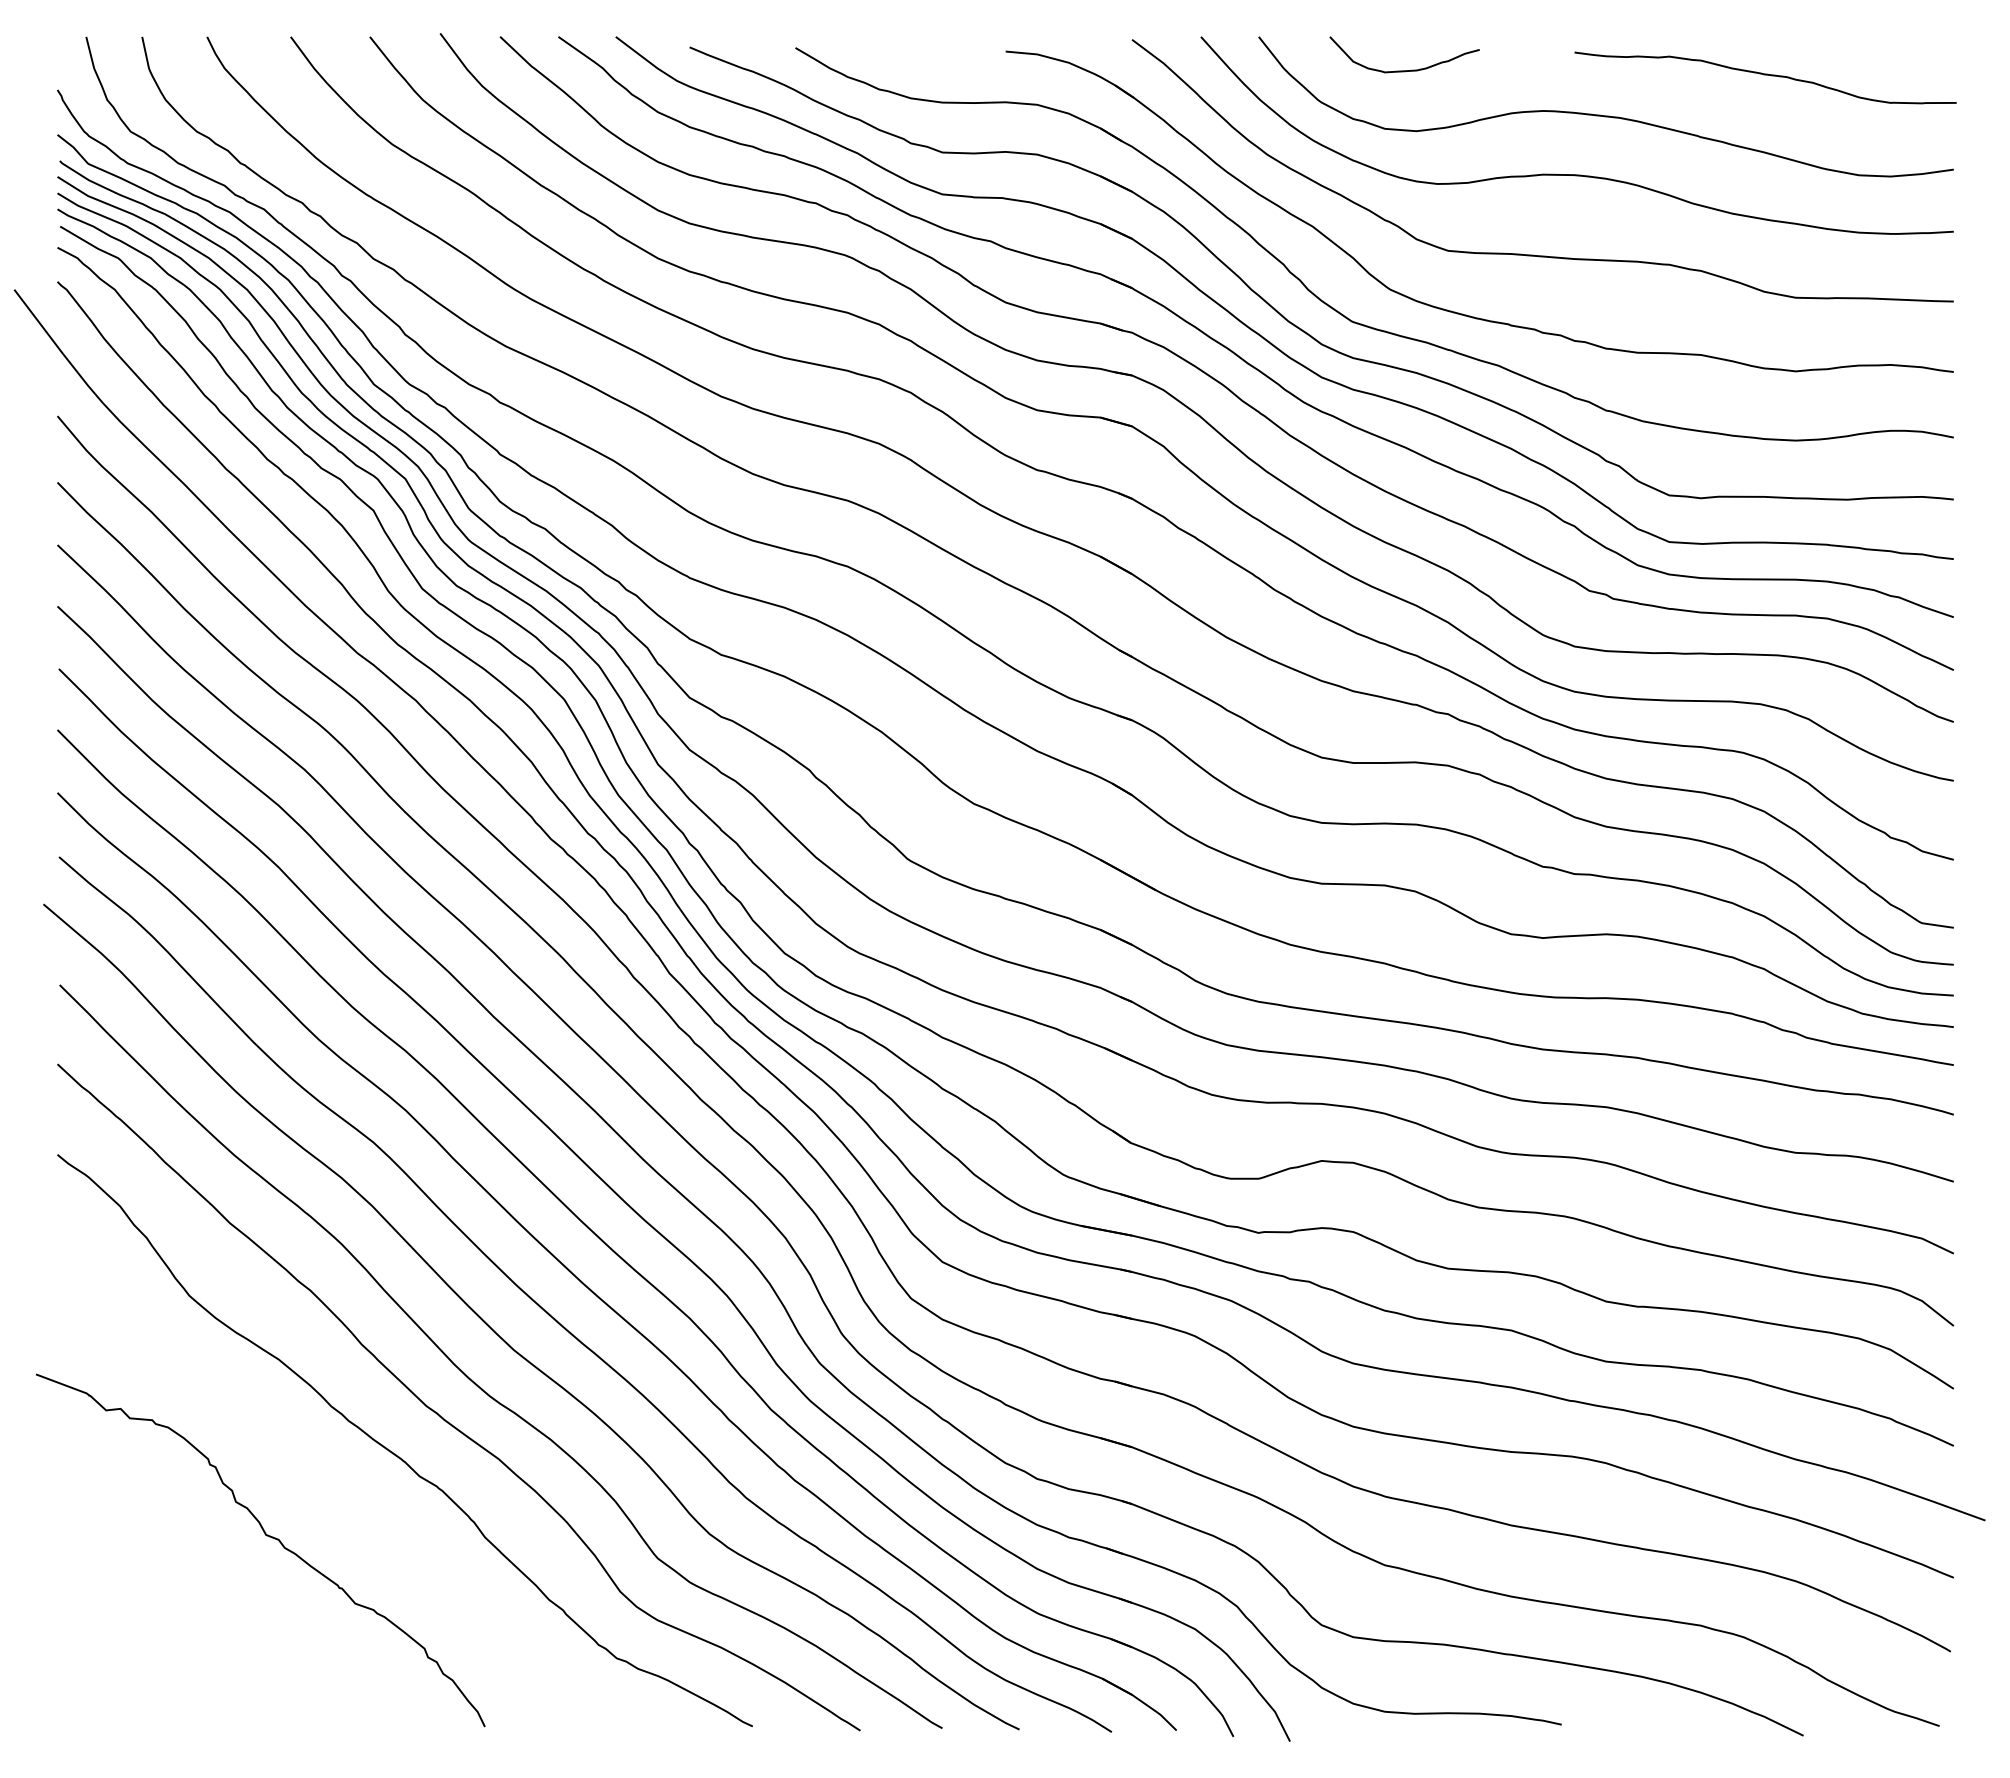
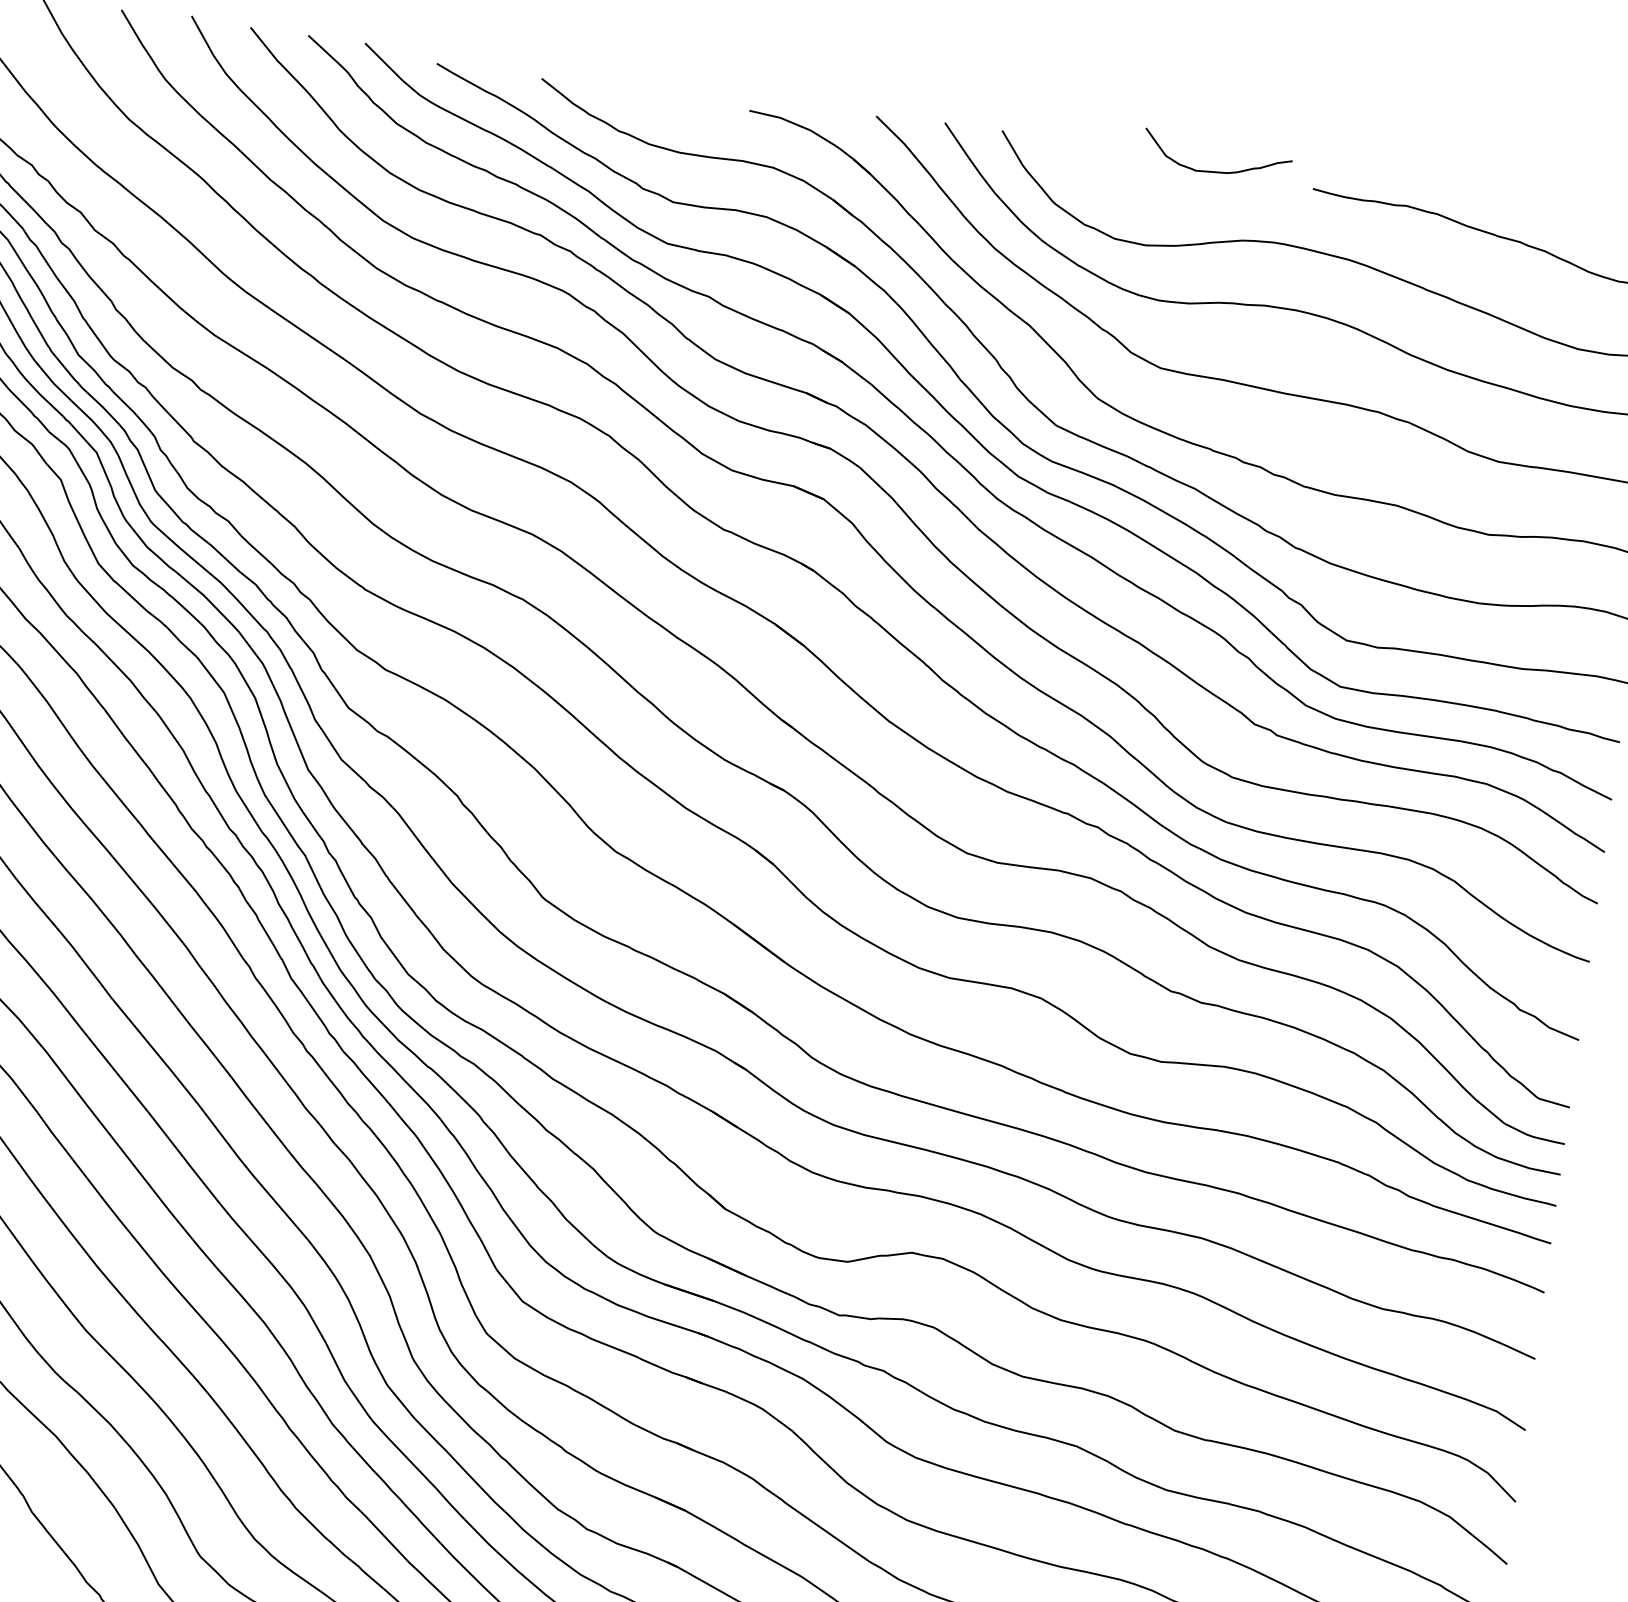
curve: (1404, 70) -> (1215, 171), moved

